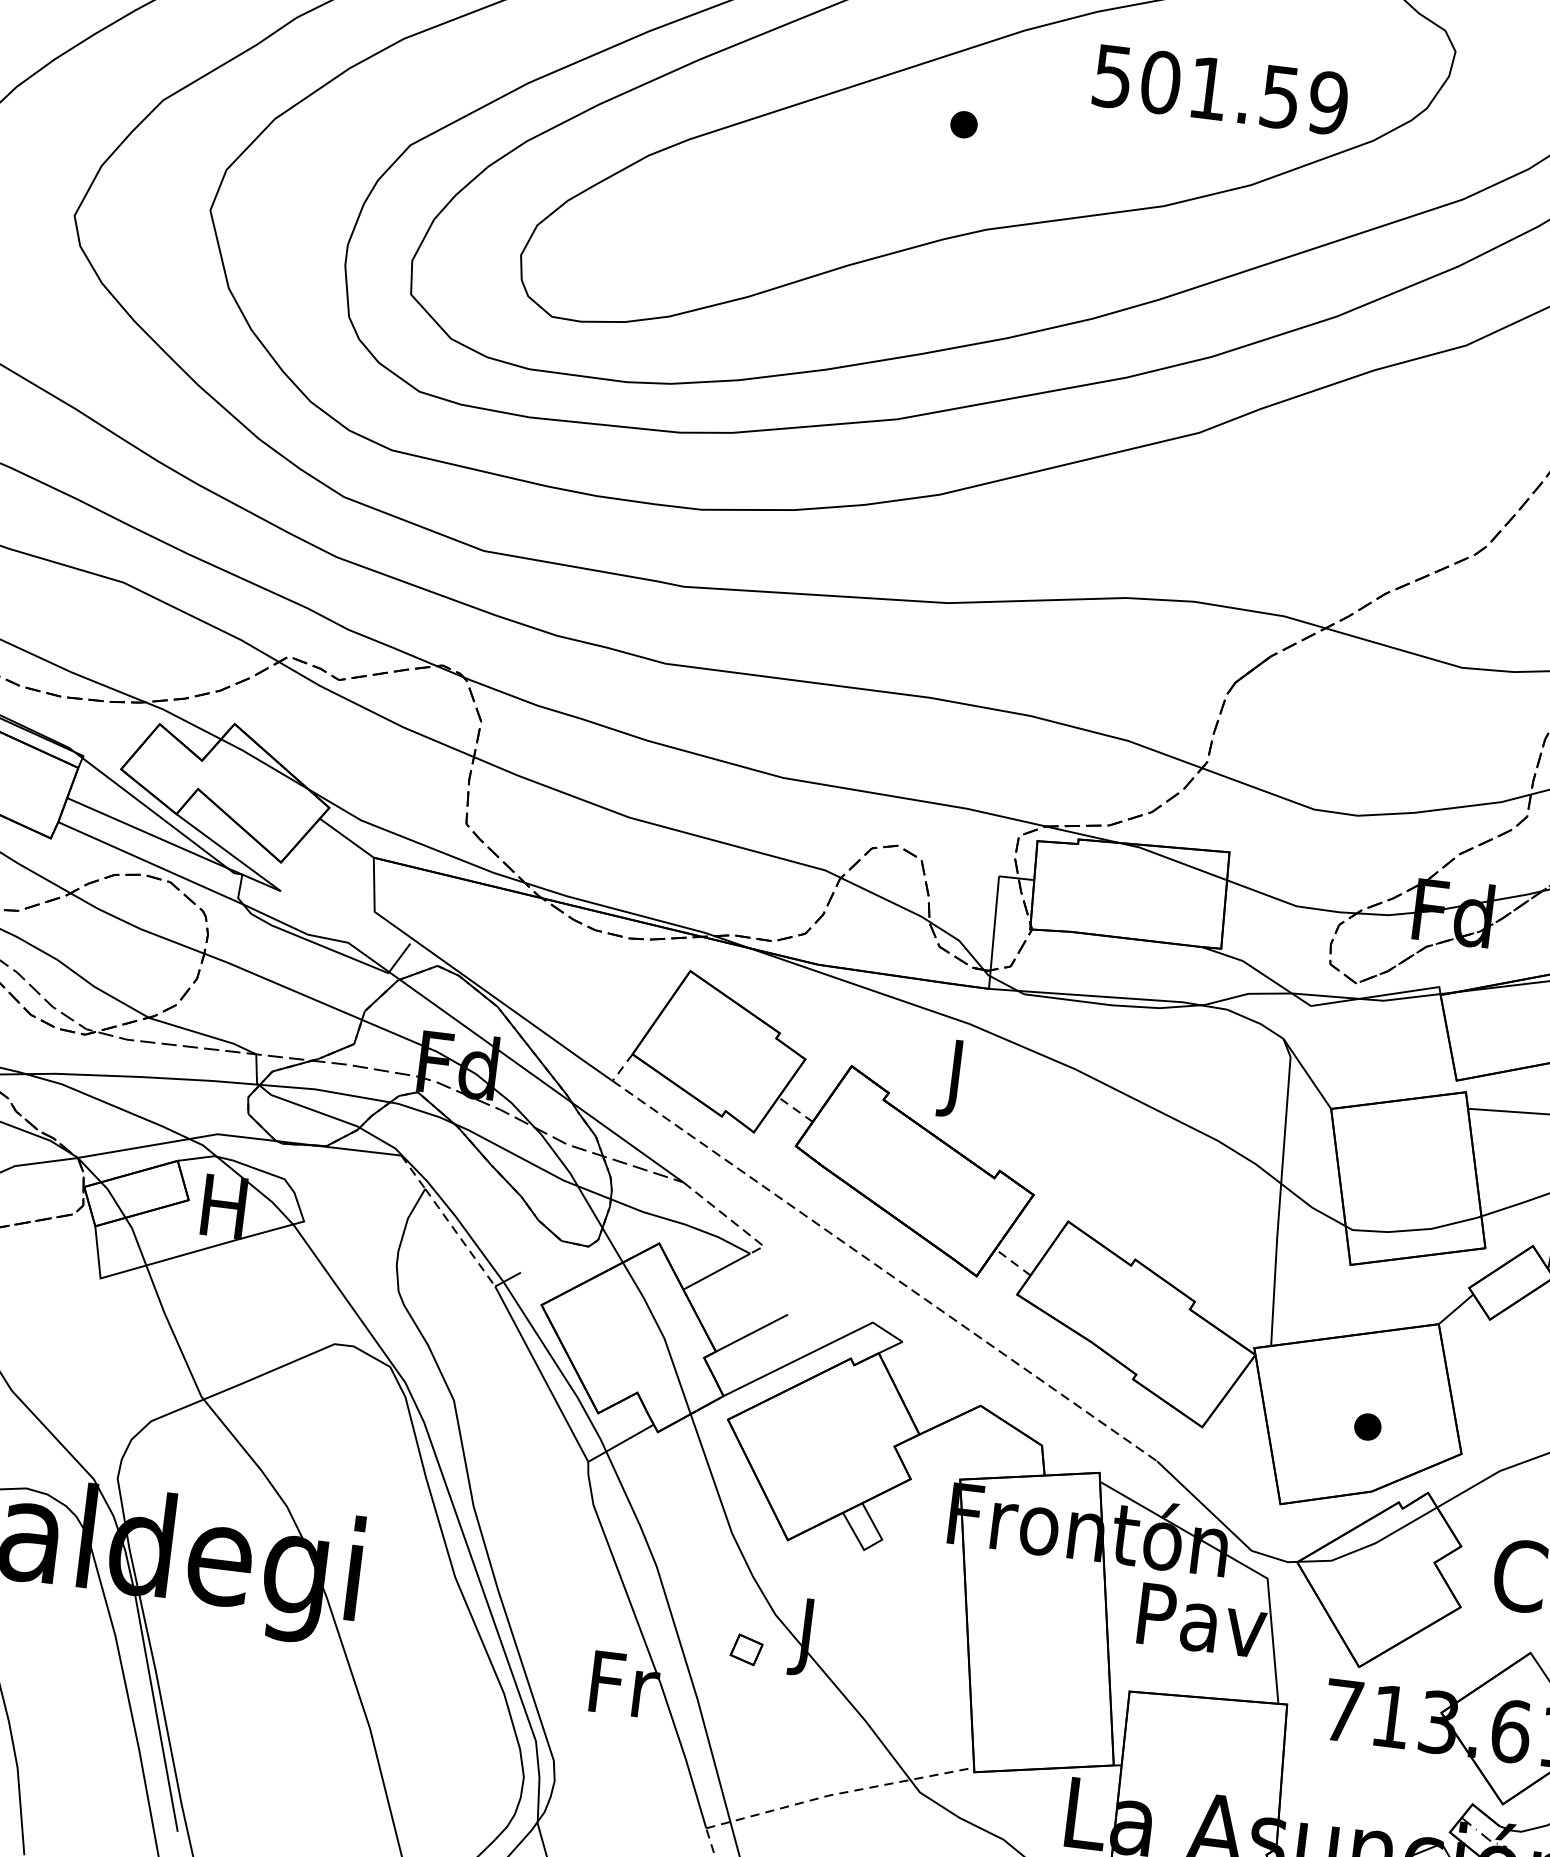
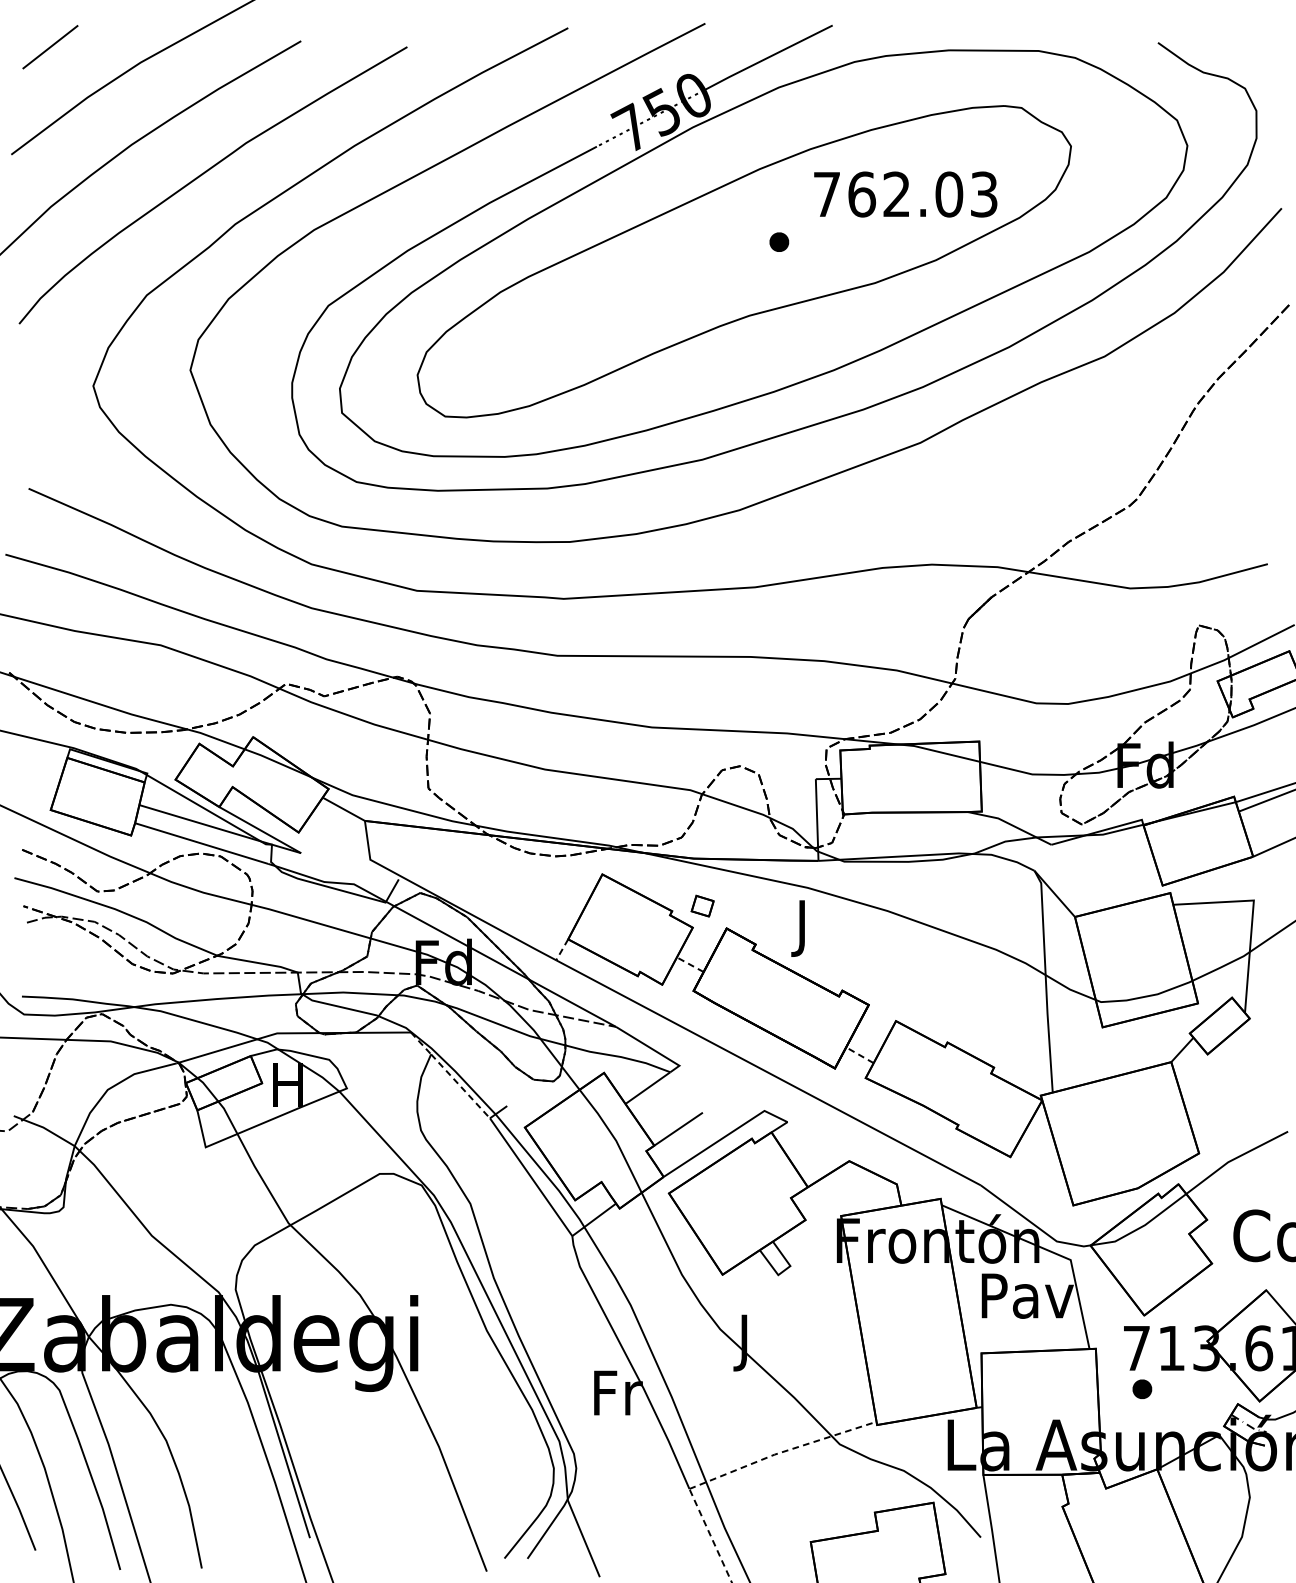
text: (1220, 89) -> (905, 194), 501.59 -> 762.03
part: (964, 123) -> (779, 241), moved
line: (730, 1219) -> (653, 1049), dashed -> solid
line: (885, 1272) -> (769, 1073), dashed -> solid
part: (1368, 1425) -> (1142, 1388), moved
part: (746, 1648) -> (702, 905), moved

